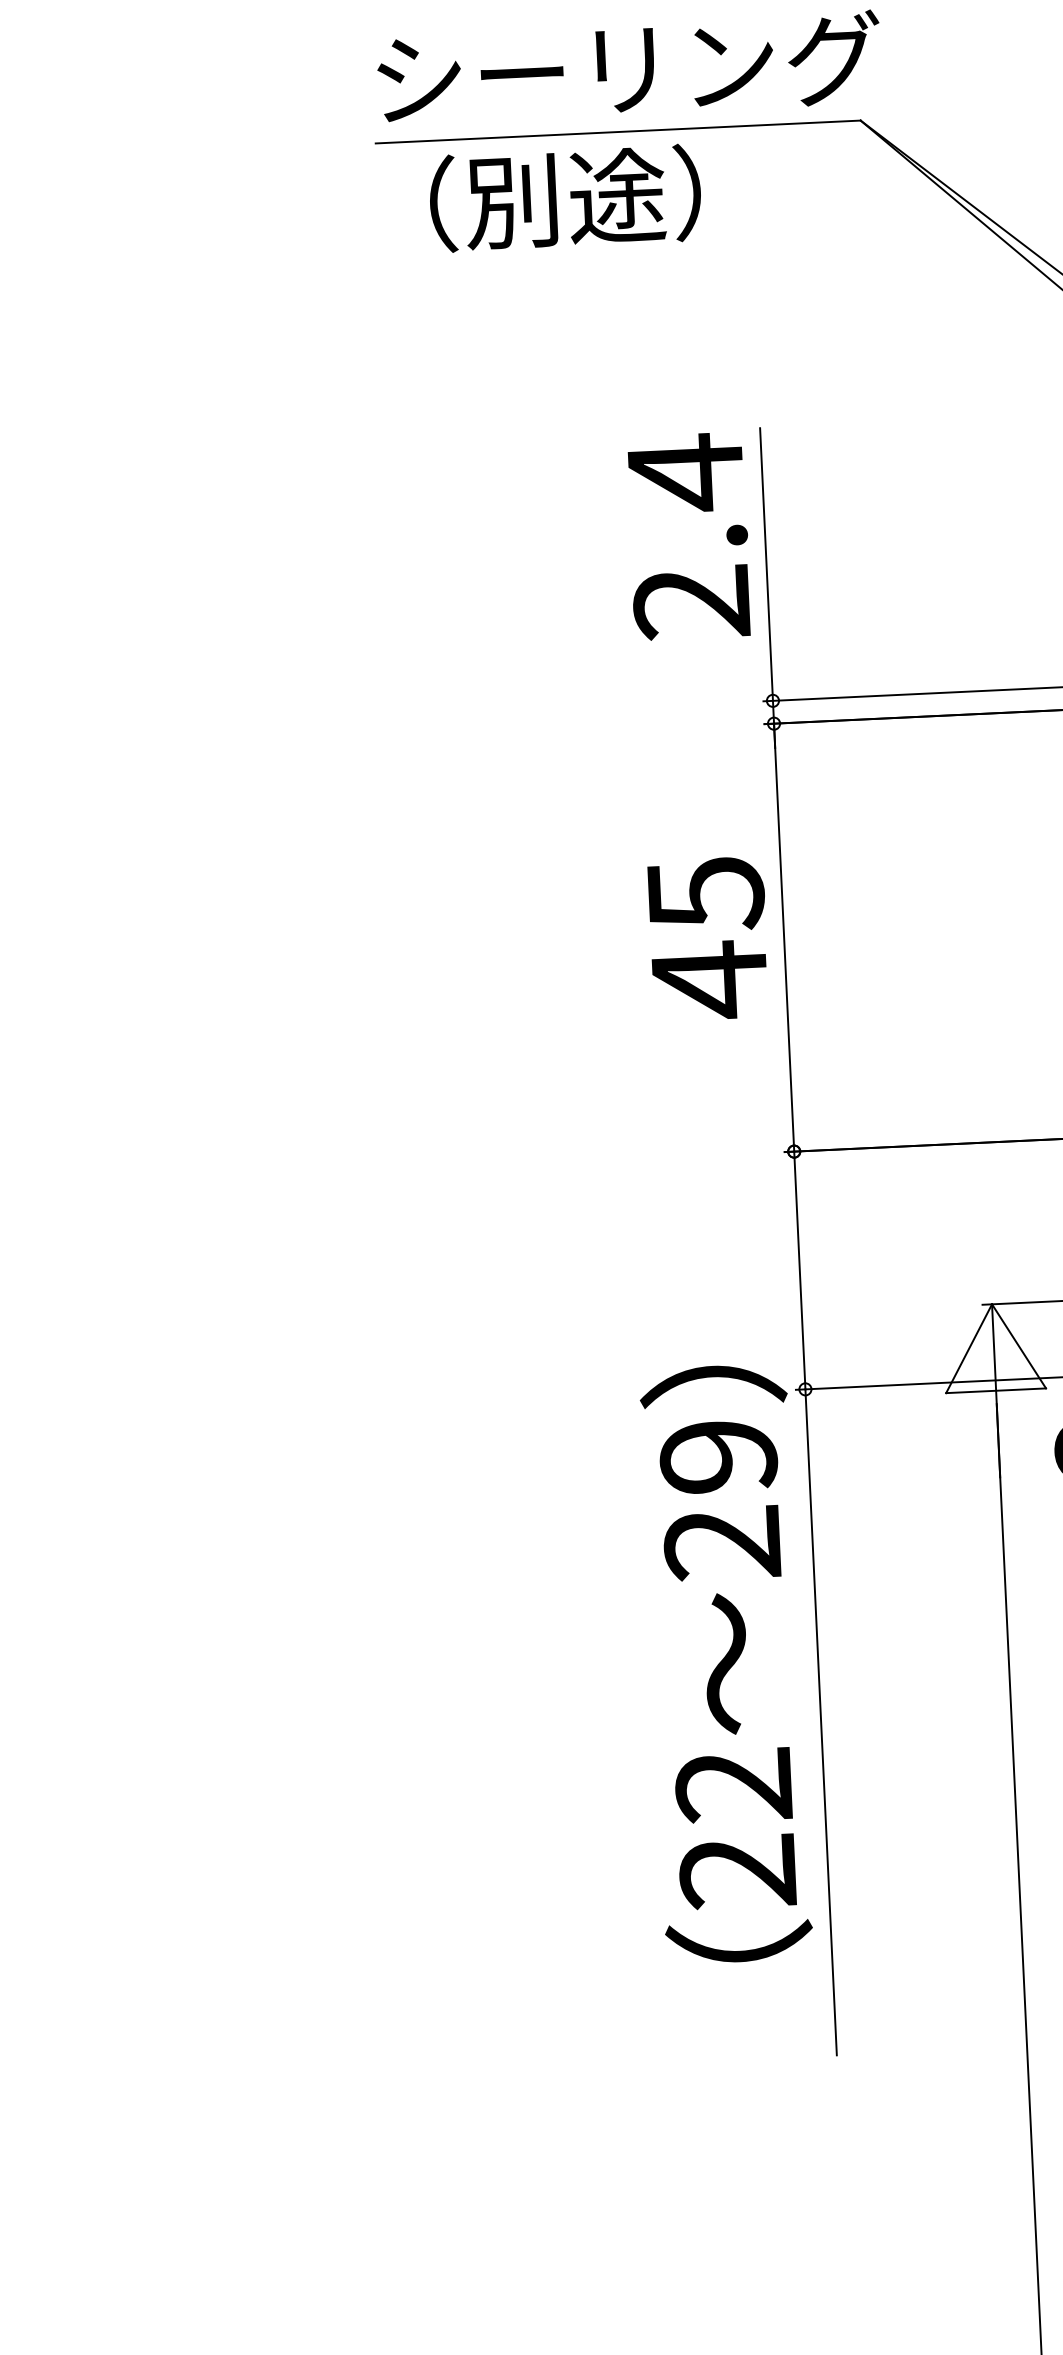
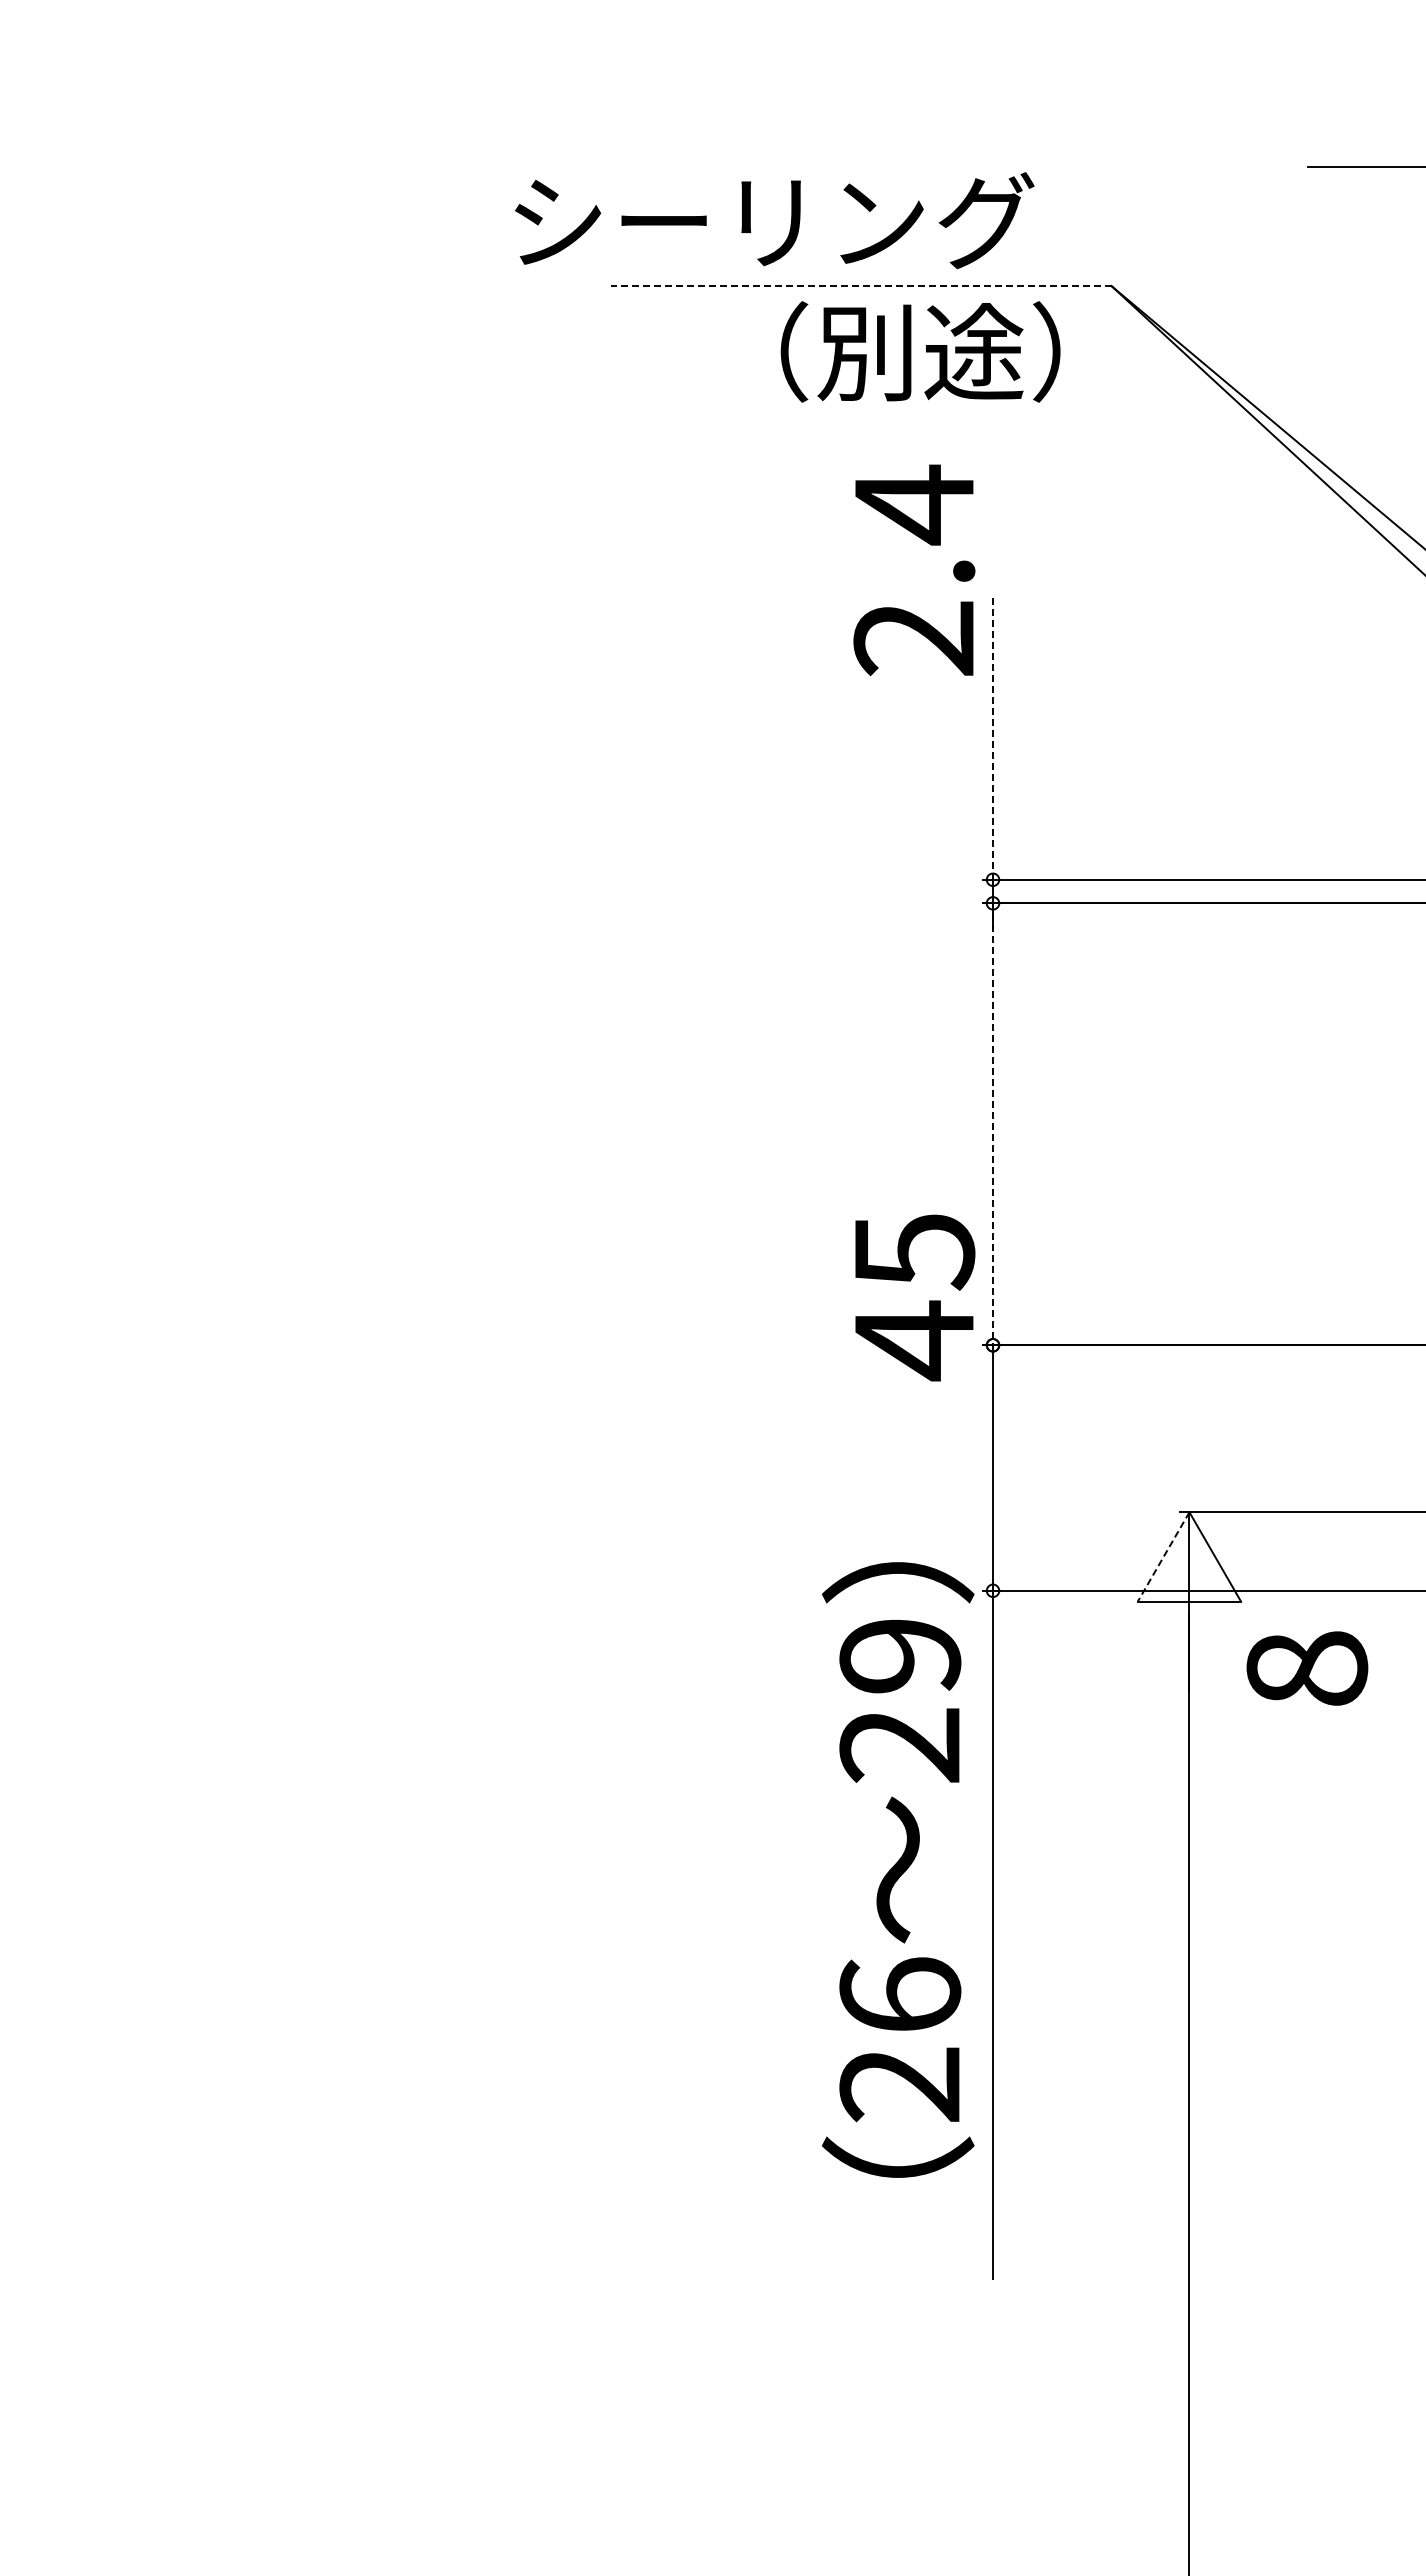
text: (629, 67) -> (774, 220), moved
line: (617, 132) -> (860, 286), solid -> dashed
text: (565, 197) -> (920, 351), moved
text: (689, 536) -> (914, 570), moved
line: (767, 564) -> (993, 739), solid -> dashed
line: (784, 937) -> (993, 1124), solid -> dashed
text: (708, 938) -> (915, 1297), moved
line: (968, 1348) -> (1163, 1556), solid -> dashed
text: (734, 1784) -> (900, 1994), 22 -> 26

